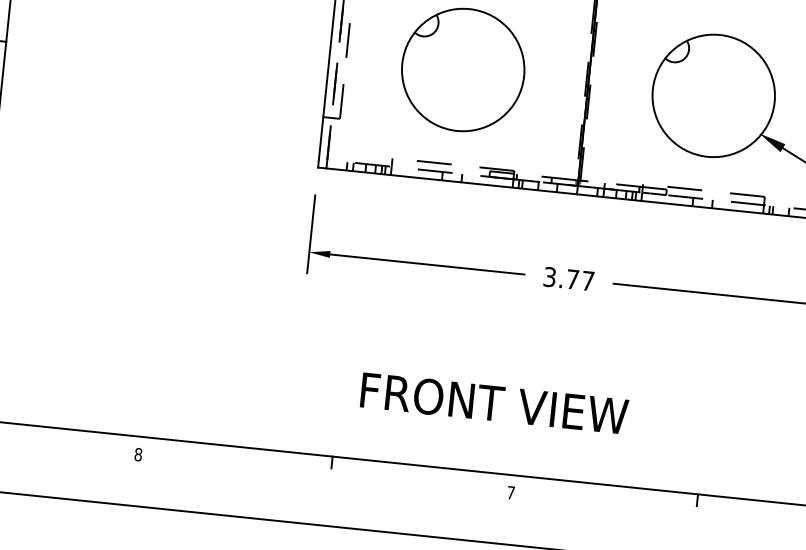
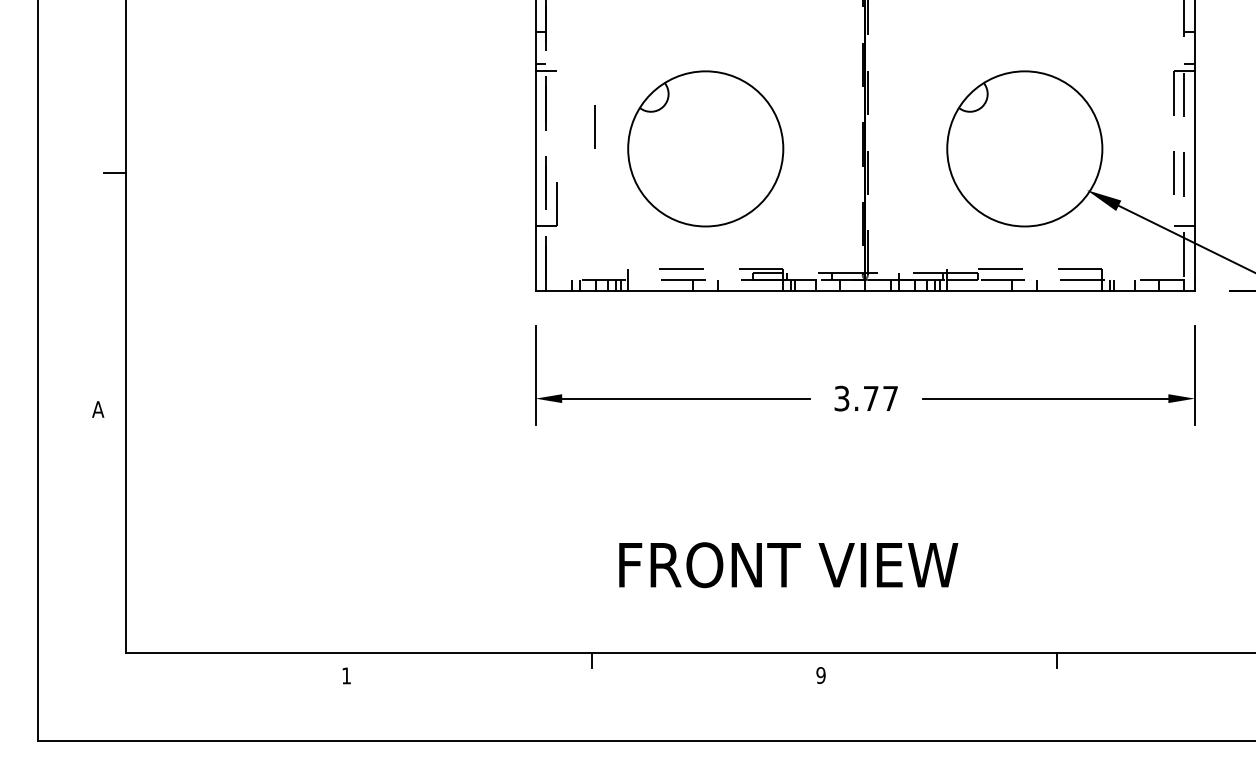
line: (347, 40) -> (594, 126), moved
text: (138, 454) -> (346, 675), 8 -> 1
text: (510, 492) -> (820, 675), 7 -> 9

